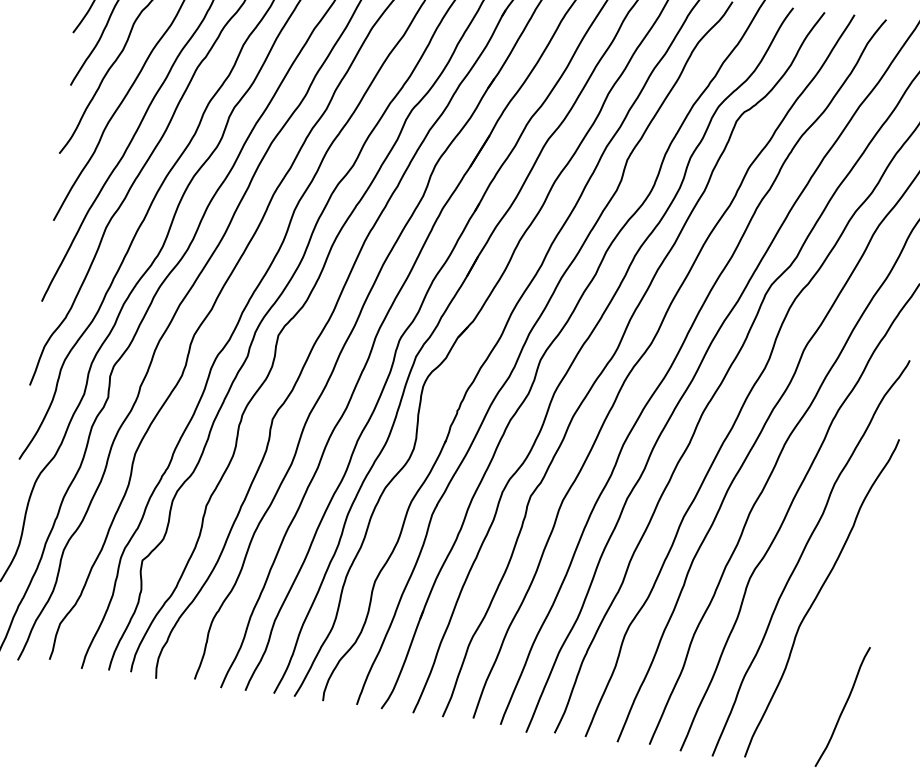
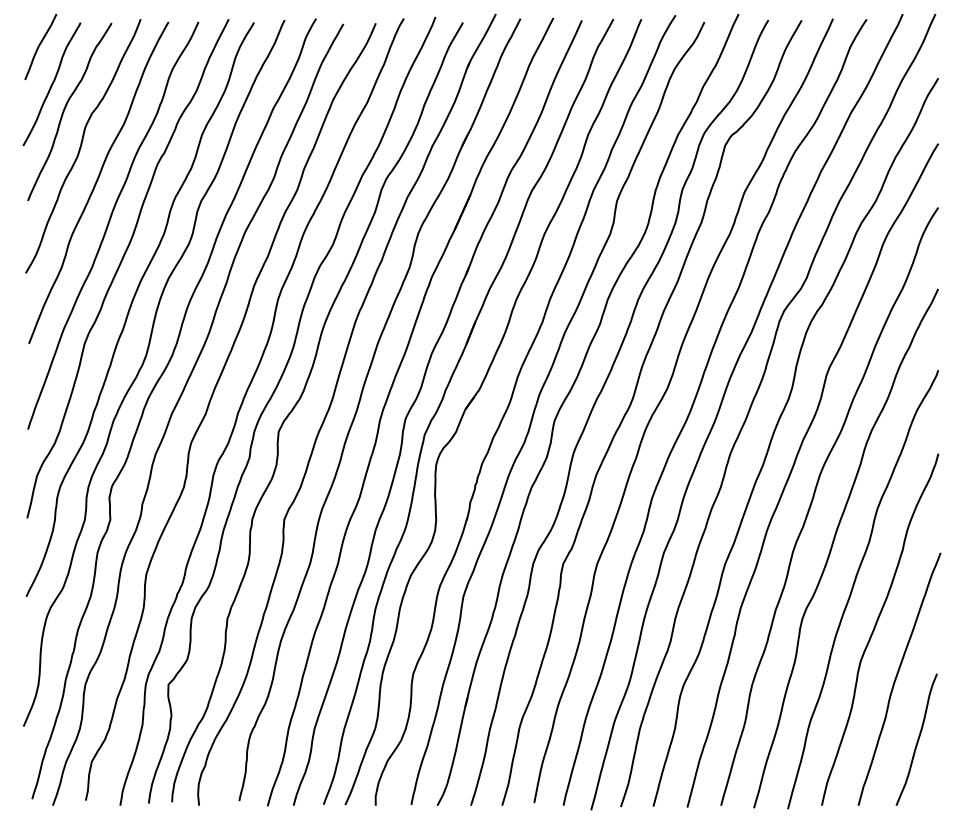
curve: (832, 645) -> (897, 677), added

